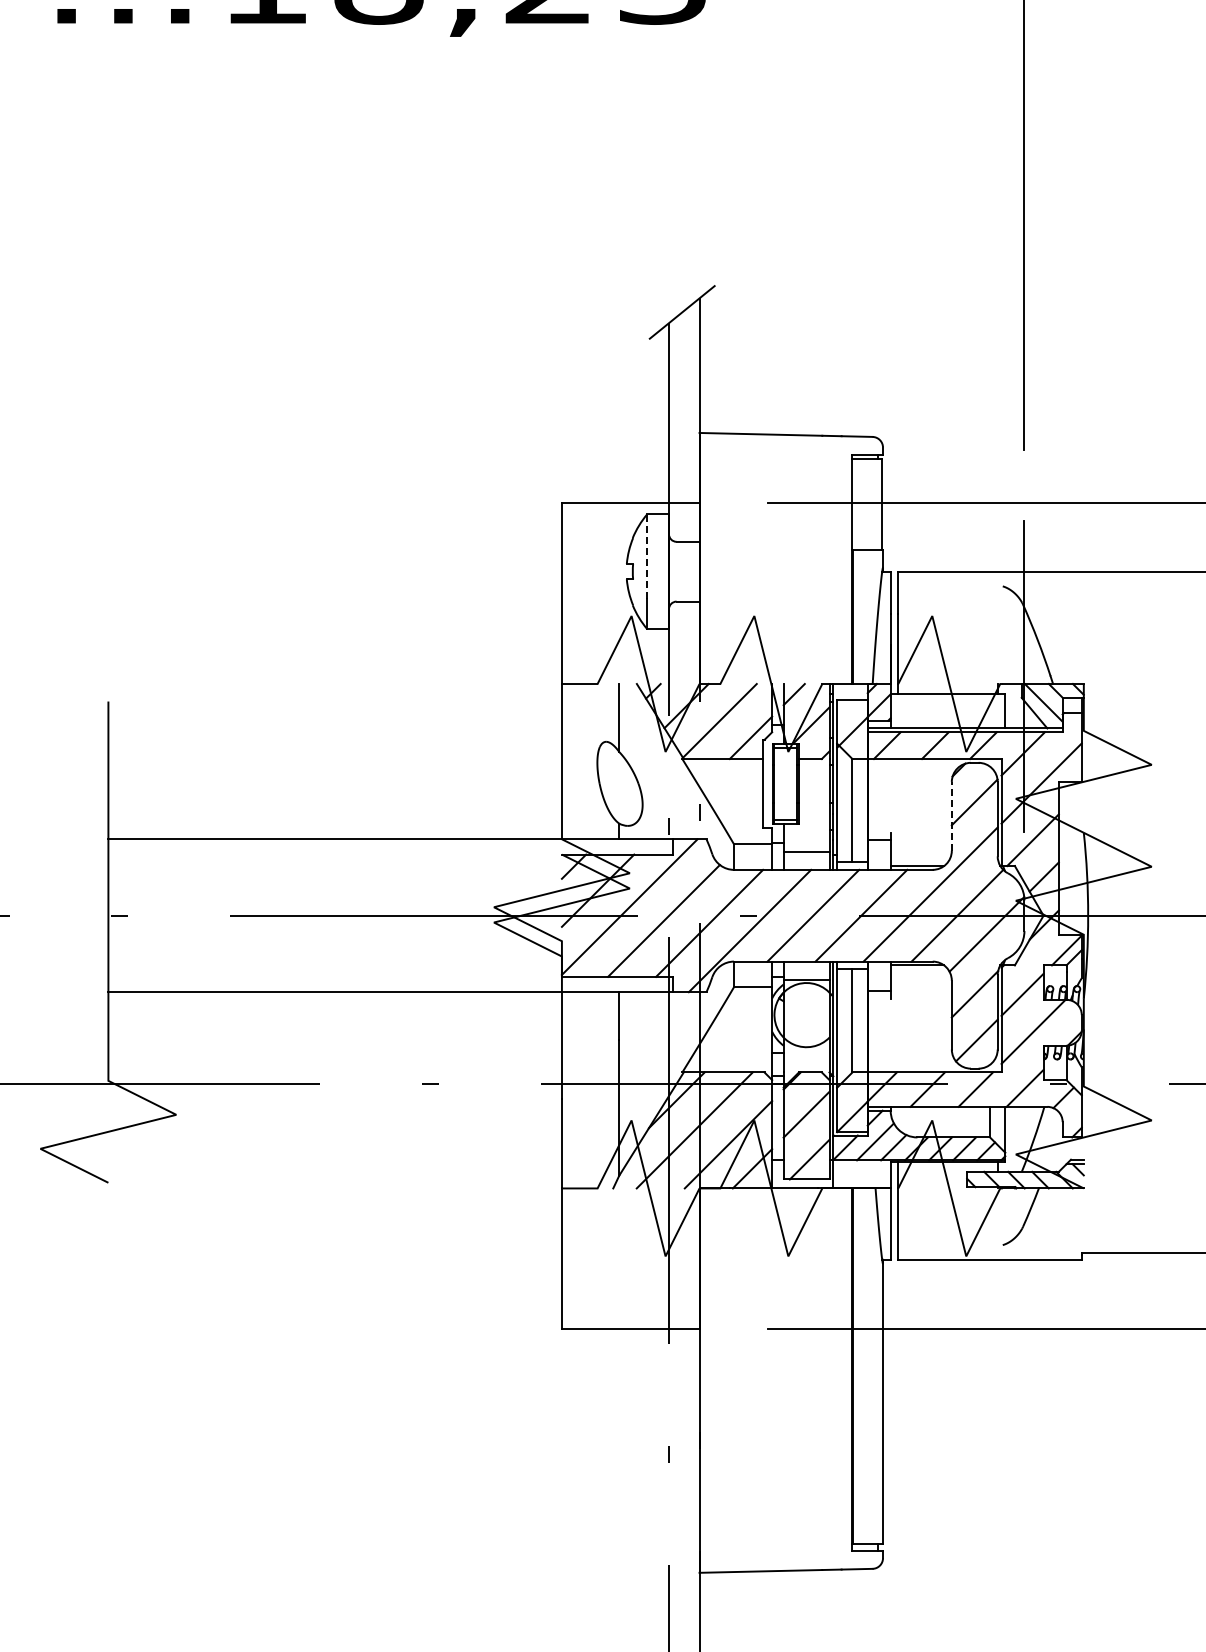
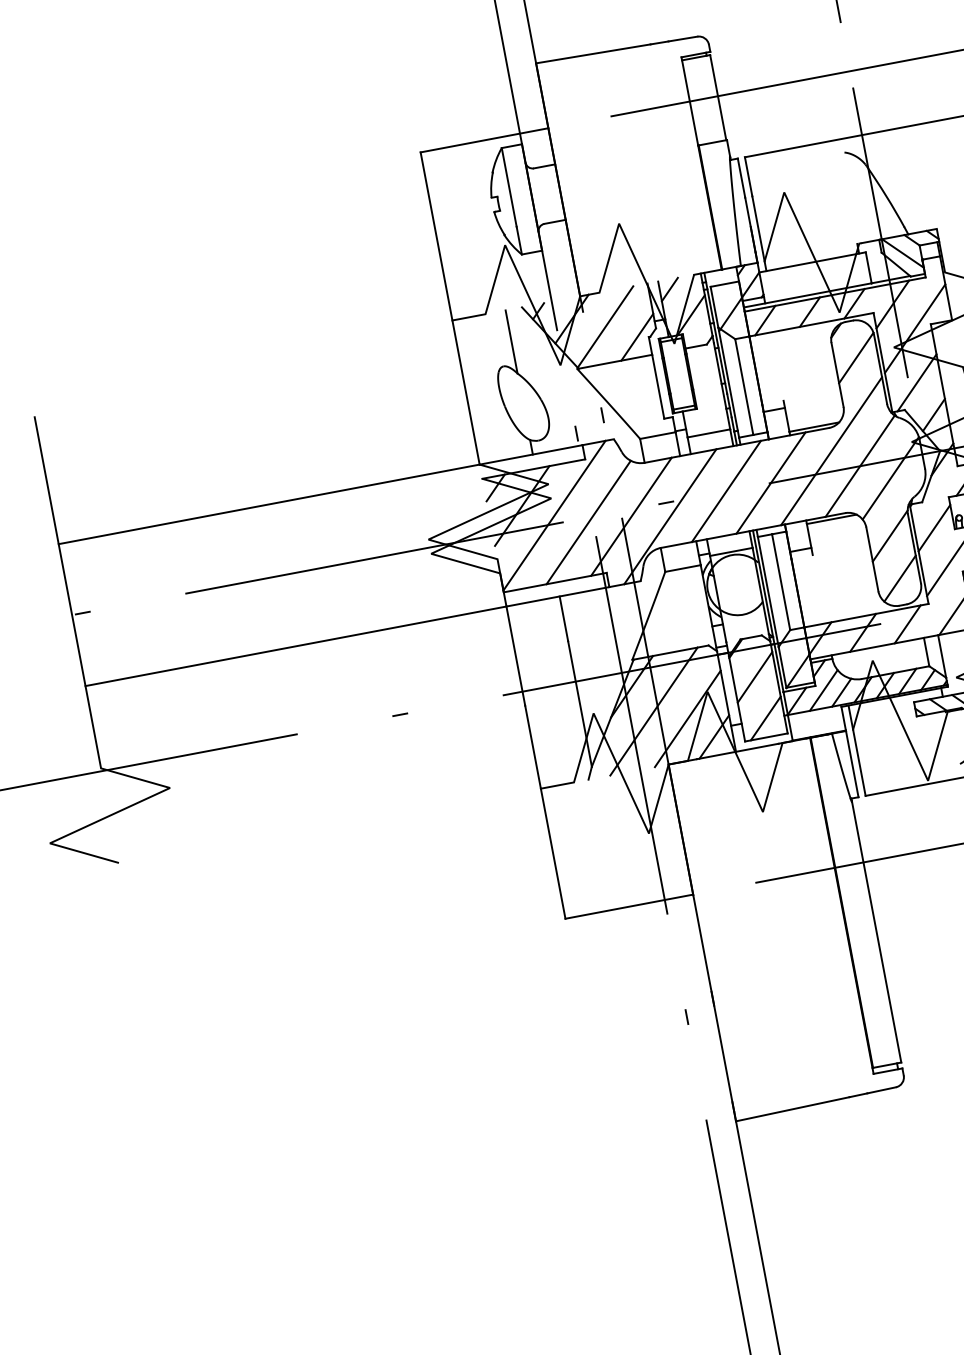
line: (647, 556) -> (509, 187), dashed -> solid
line: (951, 815) -> (837, 374), dashed -> solid

